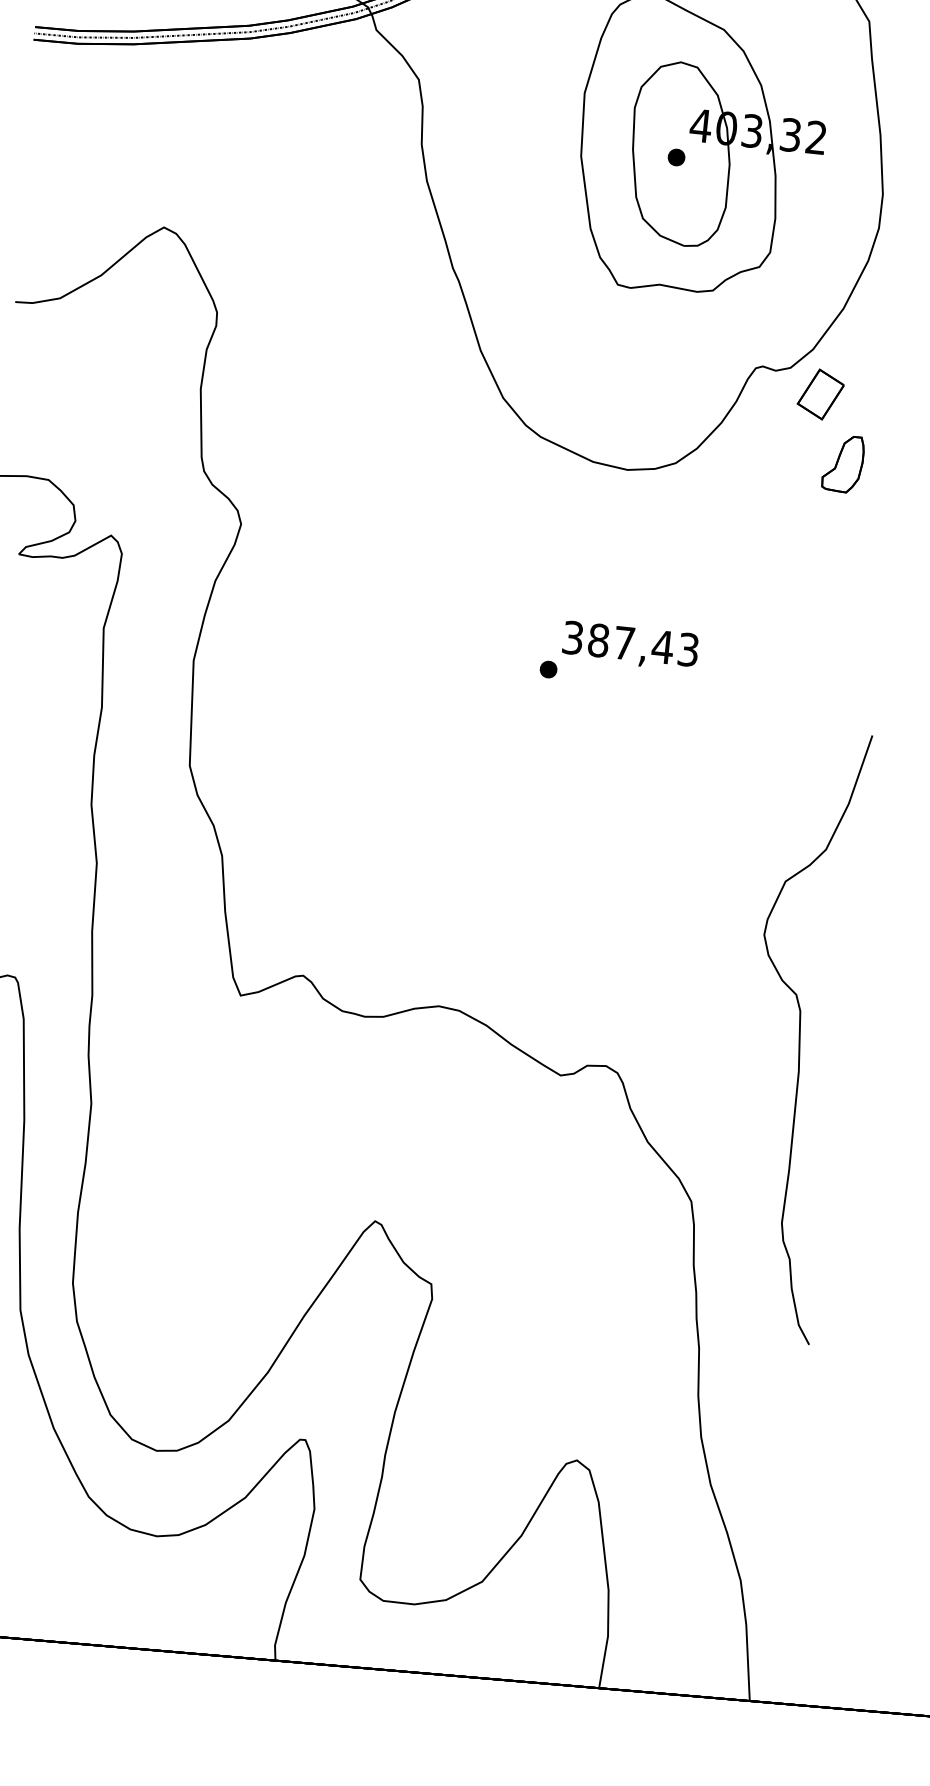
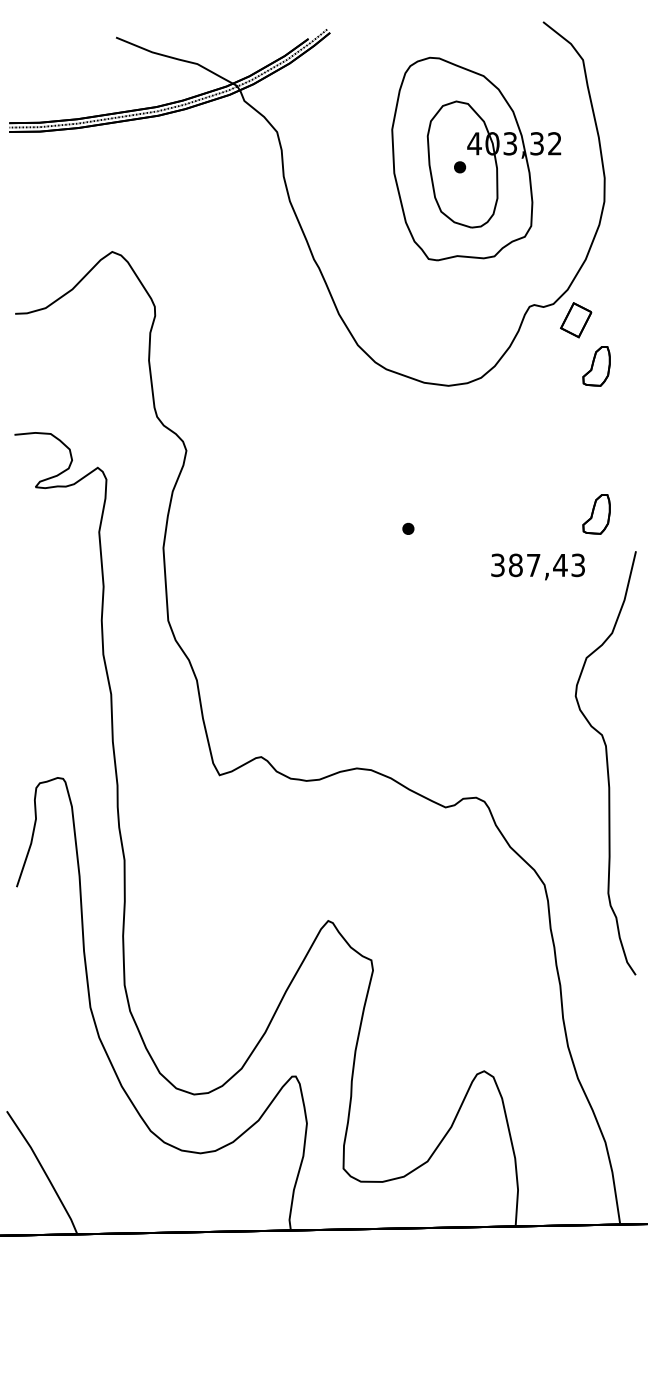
text: (629, 645) -> (537, 566), moved
part: (821, 676) -> (596, 514), added

